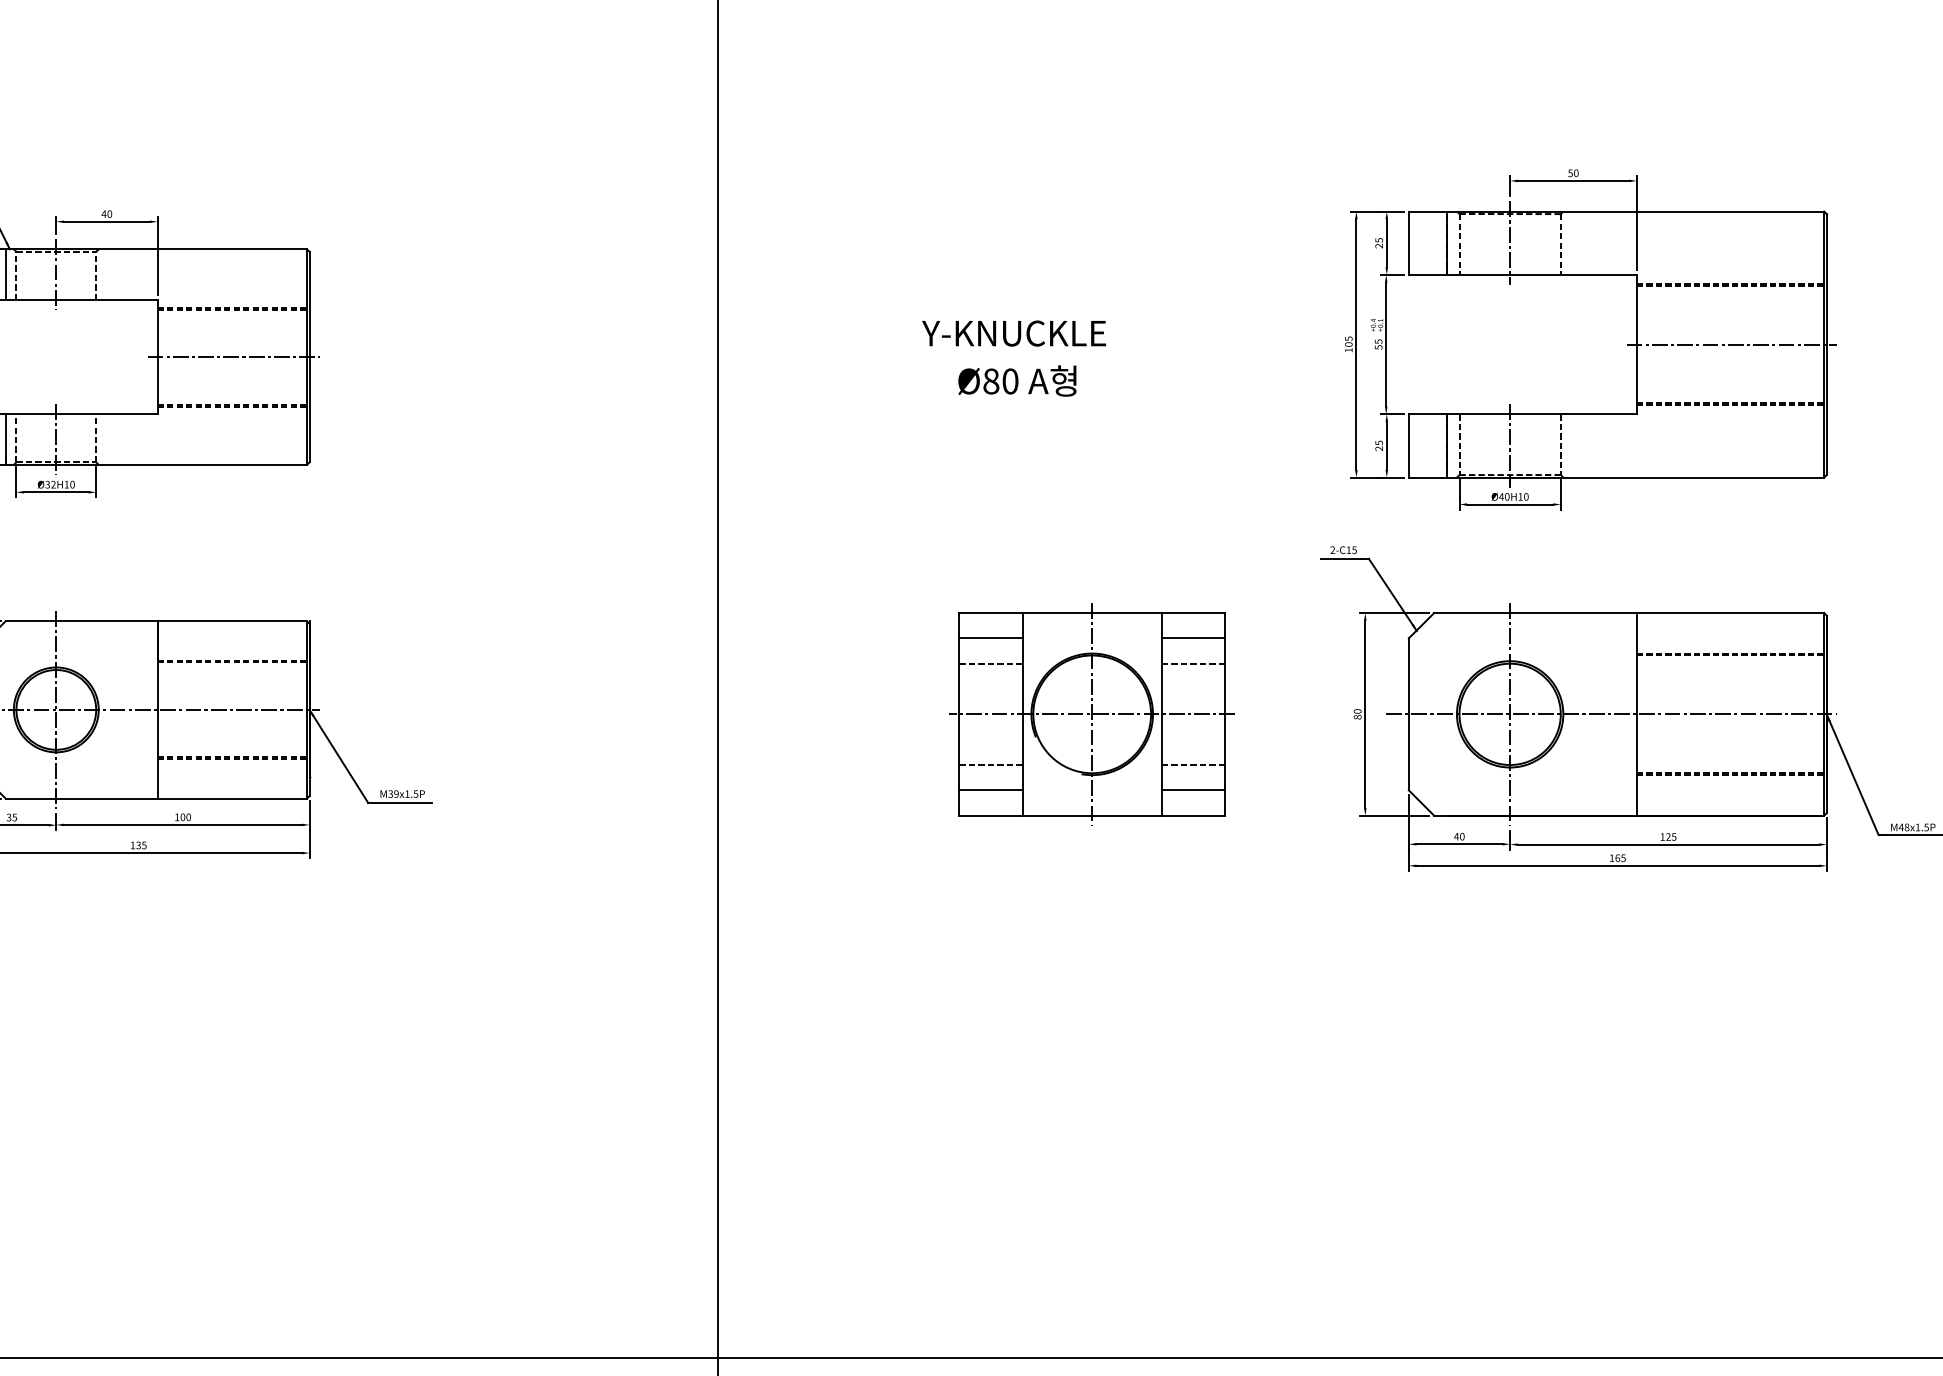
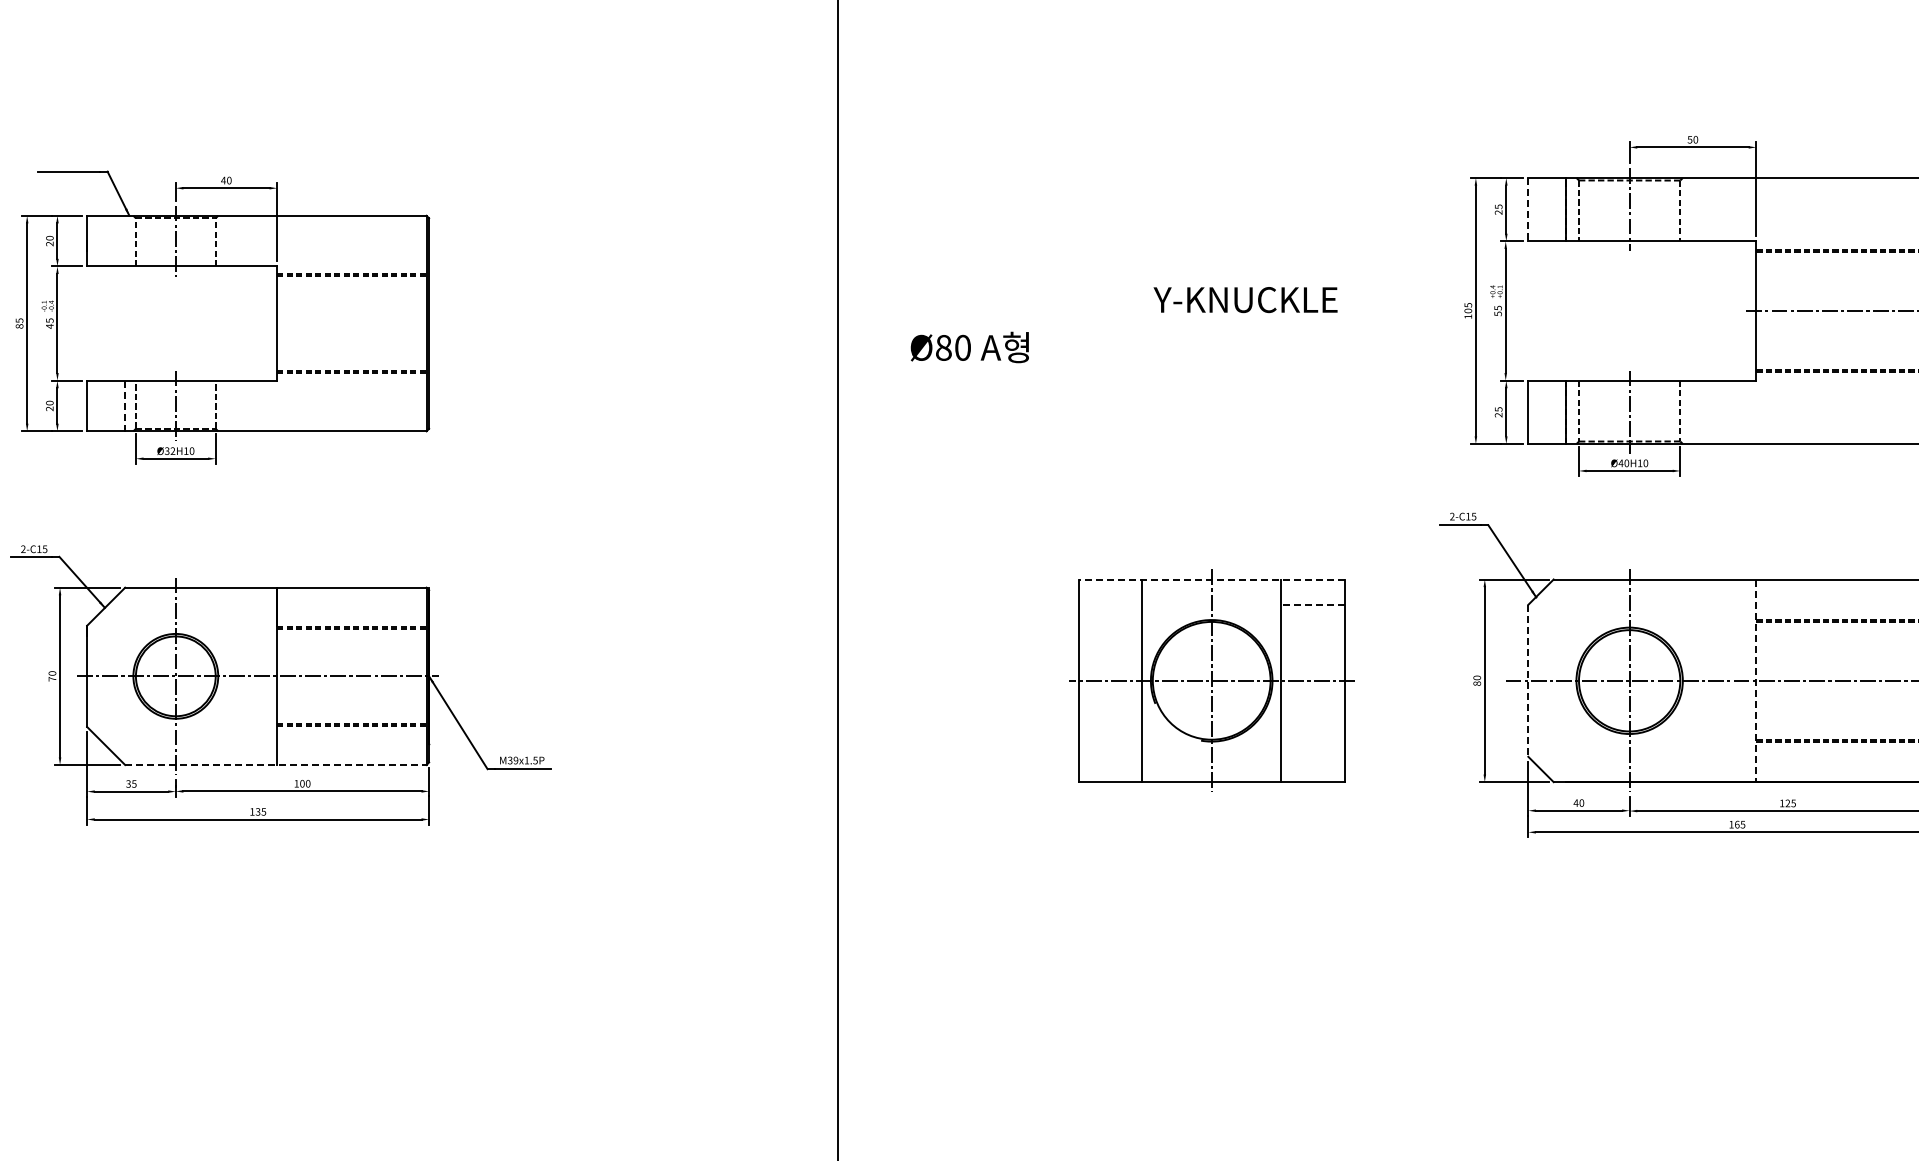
line: (1408, 243) -> (1528, 209), solid -> dashed
line: (5, 274) -> (125, 240), removed
text: (1013, 333) -> (1245, 299), moved
line: (233, 357) -> (353, 323), removed
text: (1017, 380) -> (970, 346), moved
line: (5, 438) -> (125, 404), solid -> dashed
line: (1092, 613) -> (1212, 579), solid -> dashed
line: (990, 638) -> (1110, 604), removed
line: (1193, 638) -> (1313, 604), solid -> dashed
line: (990, 663) -> (1110, 629), removed
line: (1193, 663) -> (1313, 629), removed
line: (1408, 714) -> (1528, 680), solid -> dashed
line: (1636, 714) -> (1756, 680), solid -> dashed
line: (990, 765) -> (1110, 731), removed
line: (1193, 765) -> (1313, 731), removed
line: (990, 790) -> (1110, 756), removed
line: (1193, 790) -> (1313, 756), removed
line: (156, 798) -> (276, 764), solid -> dashed

